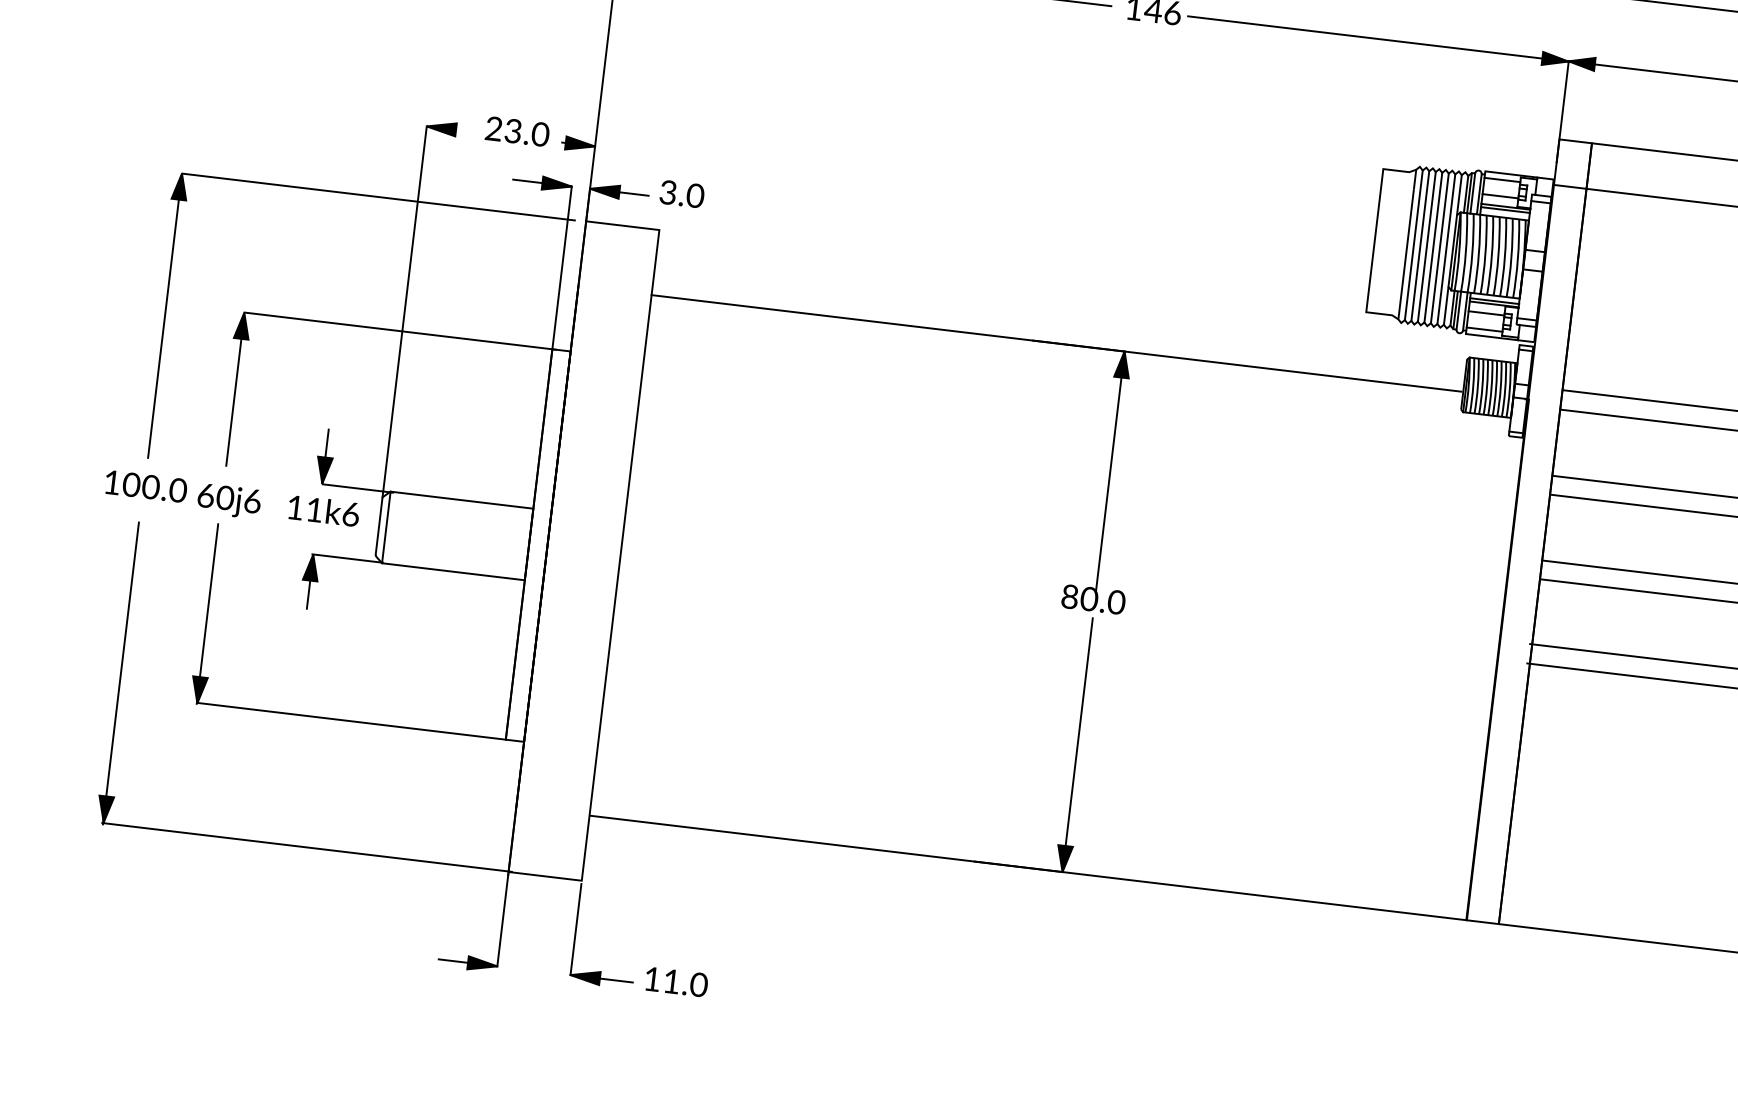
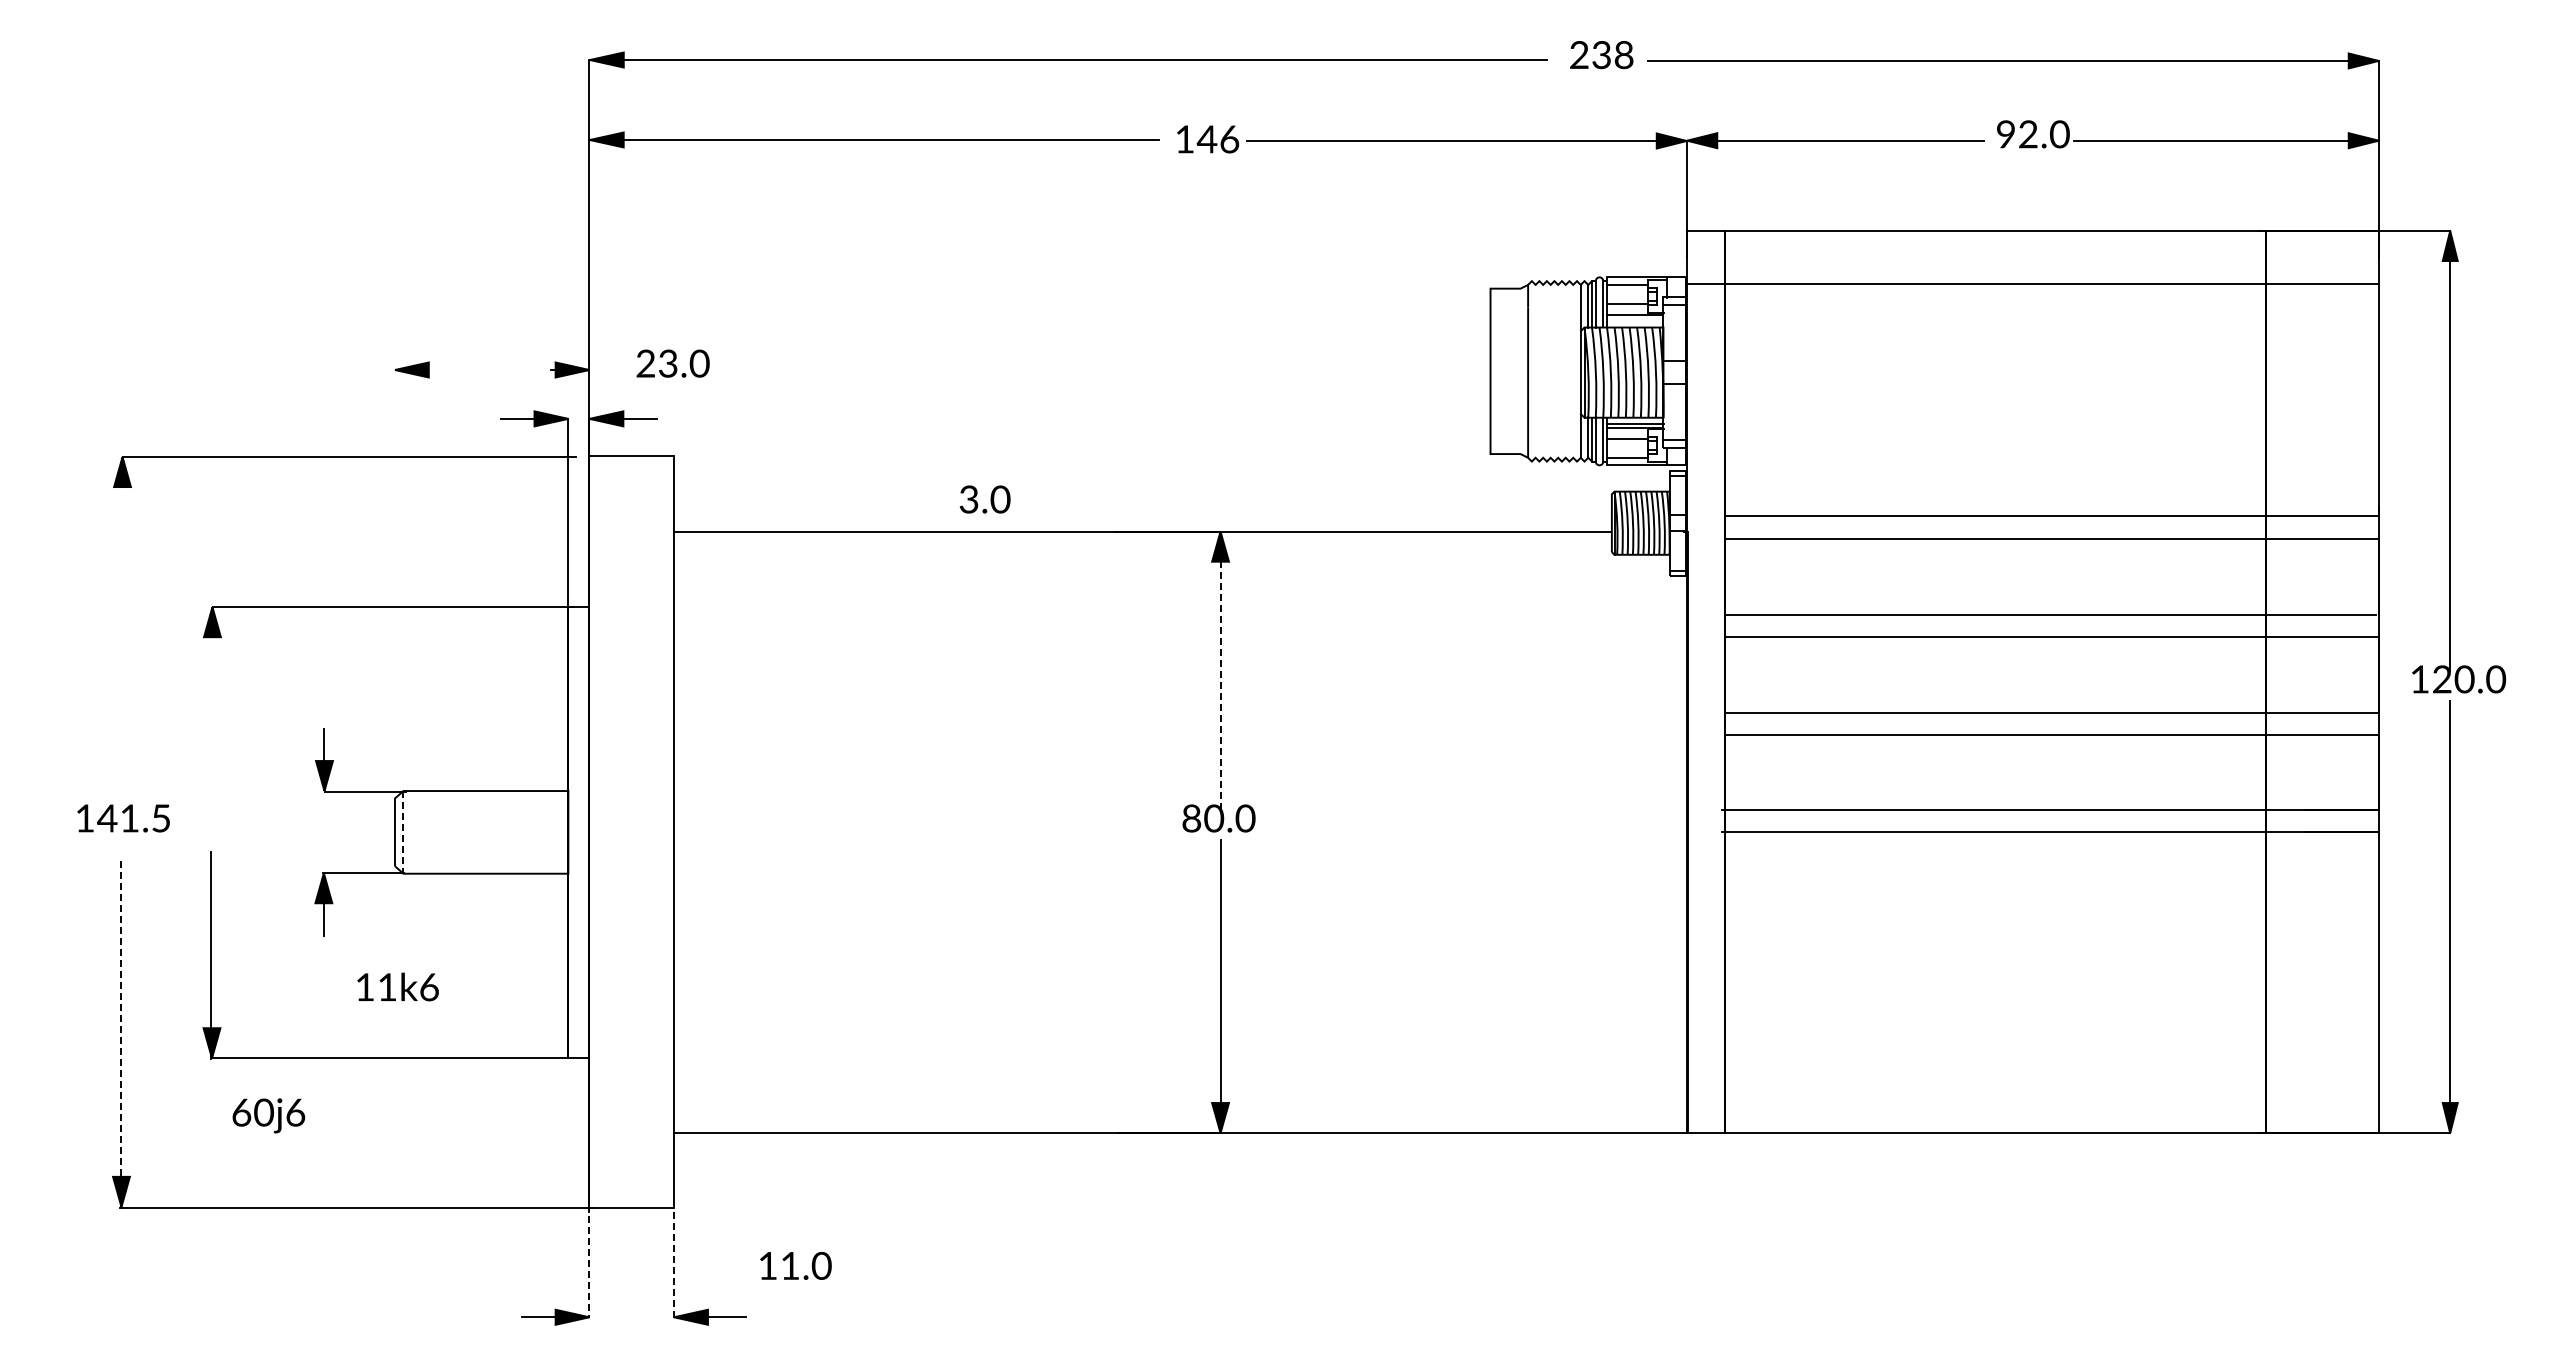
text: (517, 131) -> (672, 363), moved
text: (681, 194) -> (984, 499), moved
line: (1505, 209) -> (1635, 318), removed
line: (1413, 244) -> (1535, 370), removed
line: (1420, 245) -> (1543, 370), removed
line: (1426, 246) -> (1550, 370), removed
line: (1433, 246) -> (1558, 370), removed
line: (1439, 247) -> (1565, 370), removed
line: (1446, 248) -> (1573, 370), removed
line: (404, 312) -> (394, 584), removed
line: (164, 319) -> (122, 625), removed
line: (234, 391) -> (212, 698), removed
line: (1110, 471) -> (1220, 670), solid -> dashed
text: (154, 487) -> (133, 818), 100.0 -> 141.5
text: (228, 500) -> (268, 1115), moved
text: (323, 510) -> (397, 986), moved
line: (386, 527) -> (403, 832), solid -> dashed
line: (120, 673) -> (120, 1034), solid -> dashed
line: (503, 918) -> (589, 1261), solid -> dashed
line: (576, 929) -> (674, 1264), solid -> dashed
text: (676, 981) -> (795, 1265), moved

